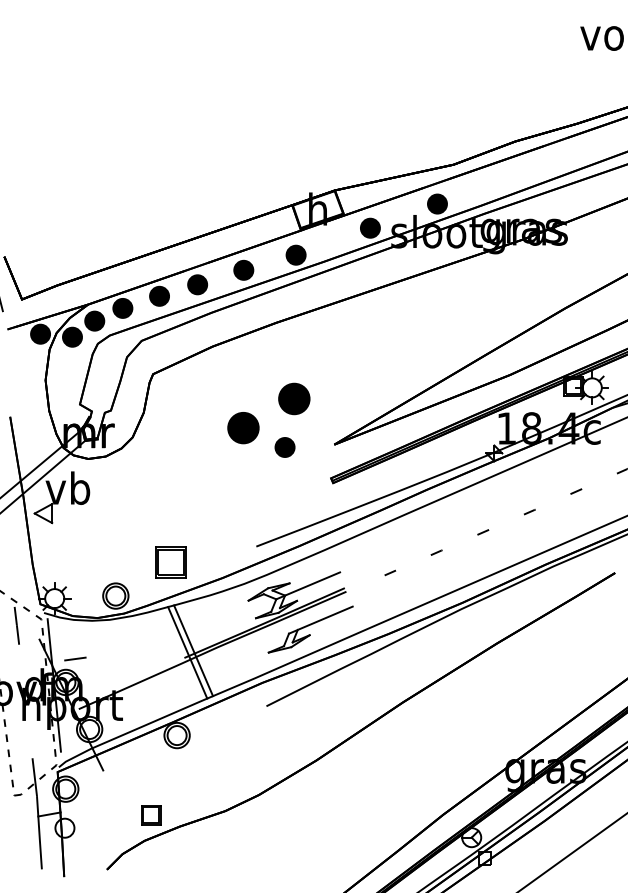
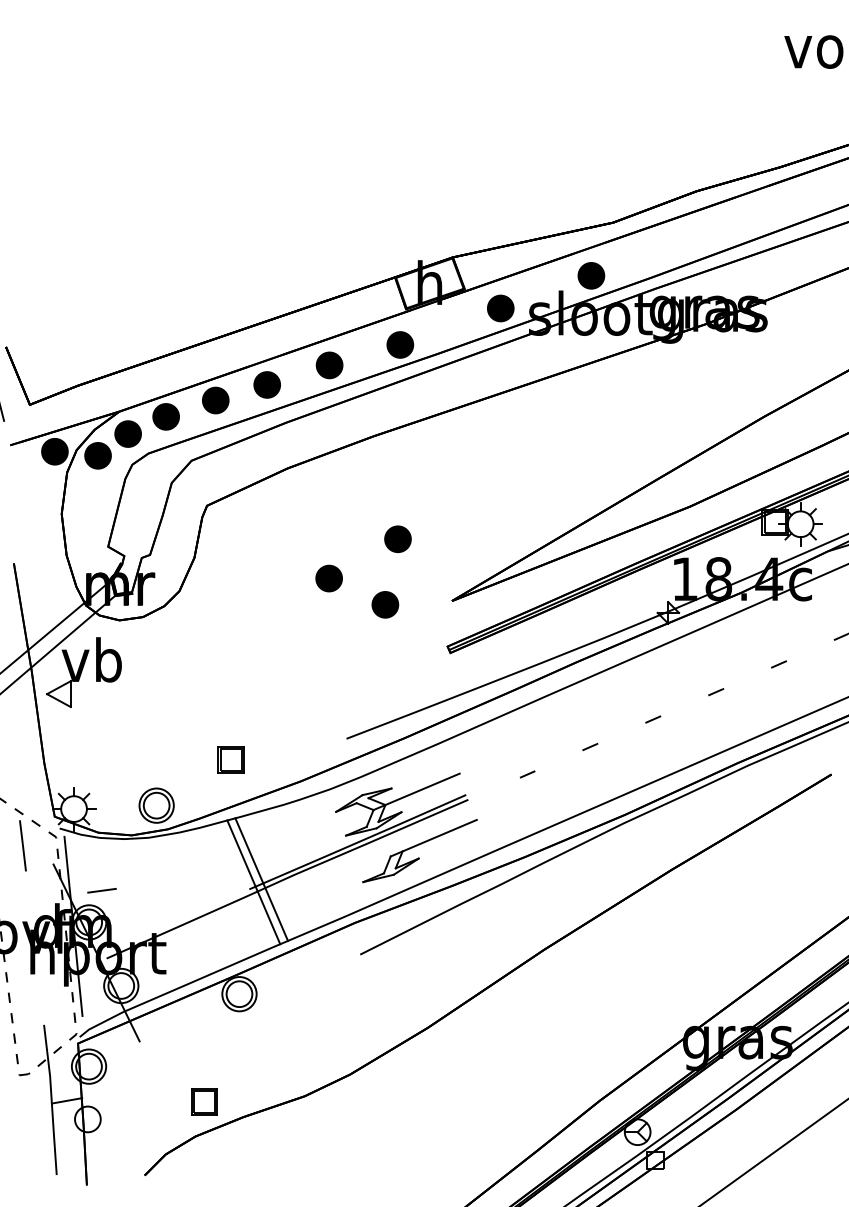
part: (294, 398) -> (398, 538), size x0.62
part: (243, 427) -> (329, 577), size x0.62
part: (171, 562) -> (231, 760), size x0.62

